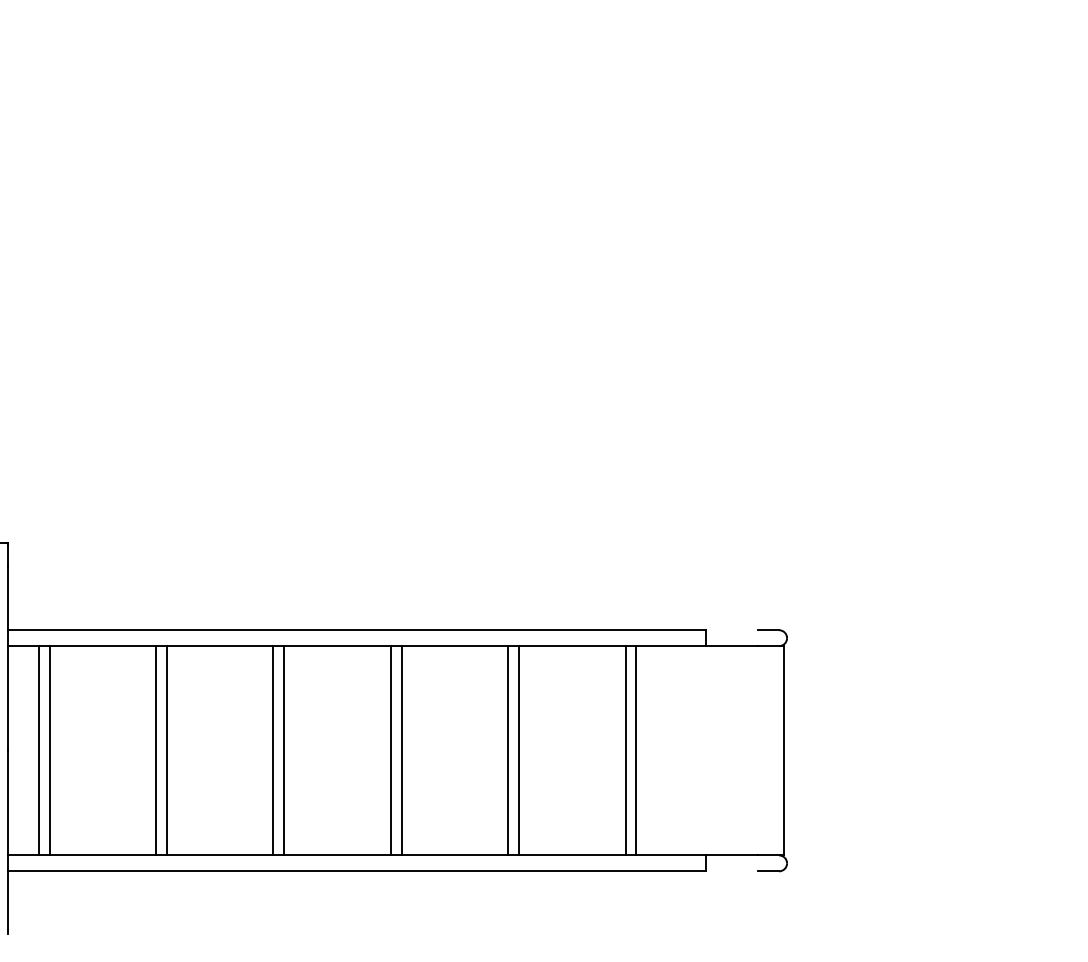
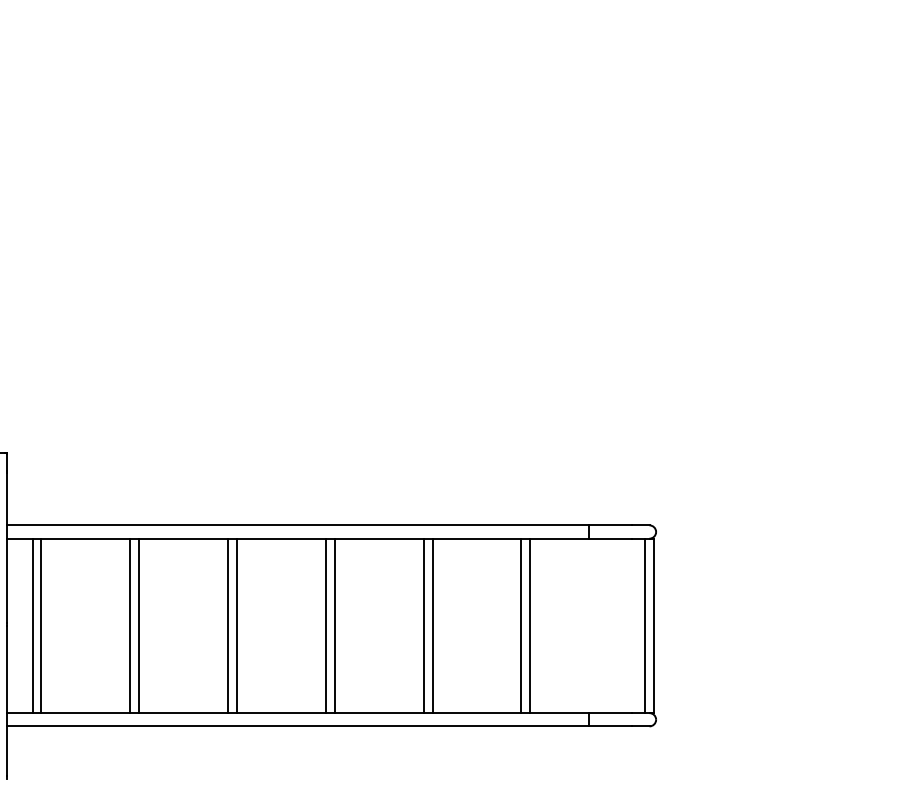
line: (732, 630) -> (610, 525), added
line: (773, 750) -> (644, 625), added
line: (732, 871) -> (610, 726), added

